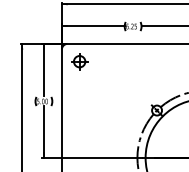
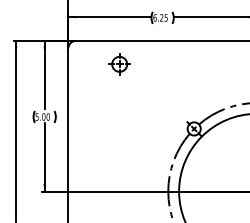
part: (79, 61) -> (119, 64), moved

